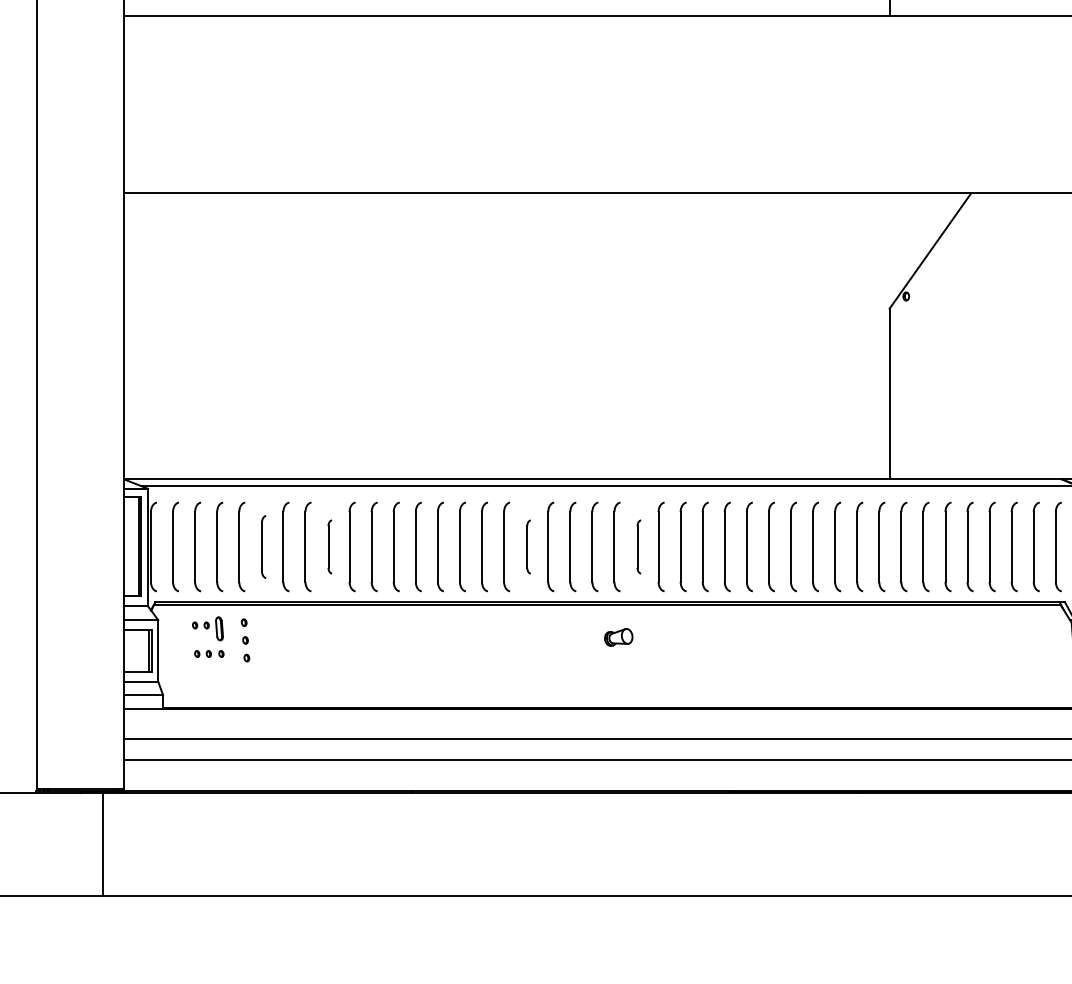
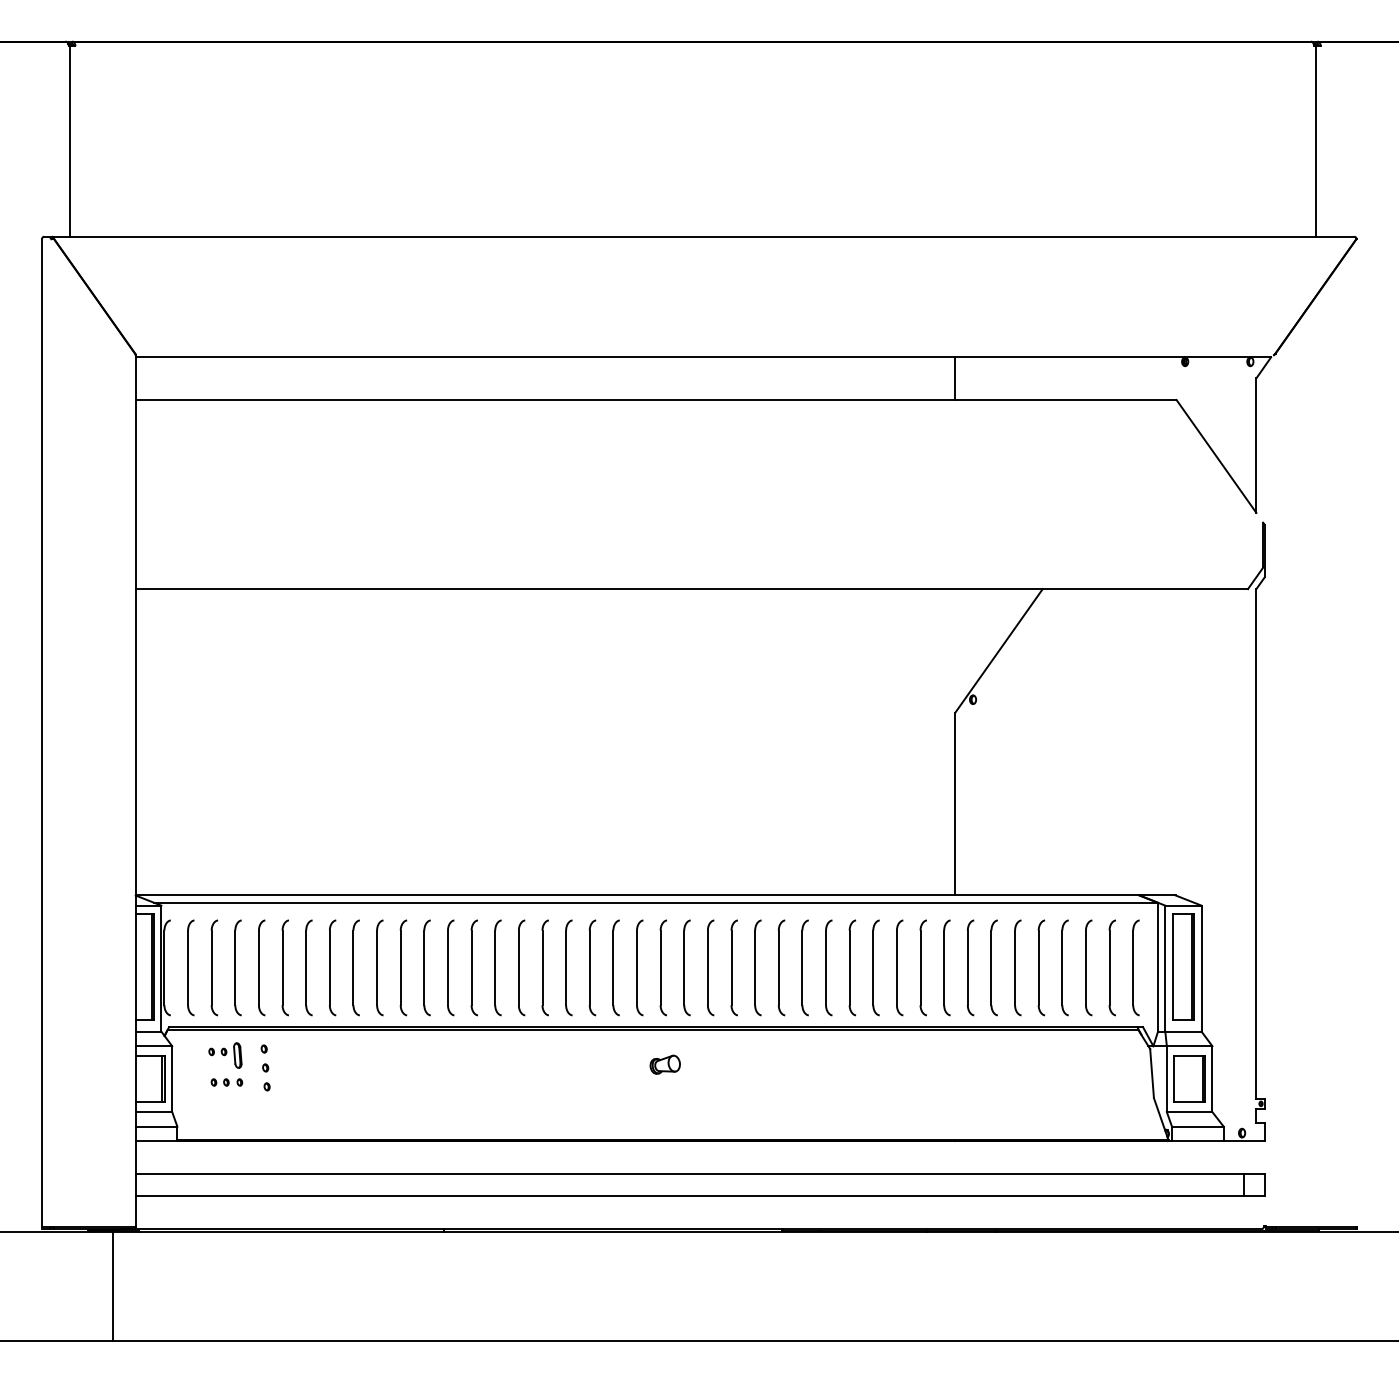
part: (263, 546) -> (284, 967), size x1.43
part: (329, 546) -> (355, 967), size x1.67
part: (528, 546) -> (568, 967), size x1.67
part: (638, 546) -> (686, 967), size x1.67

